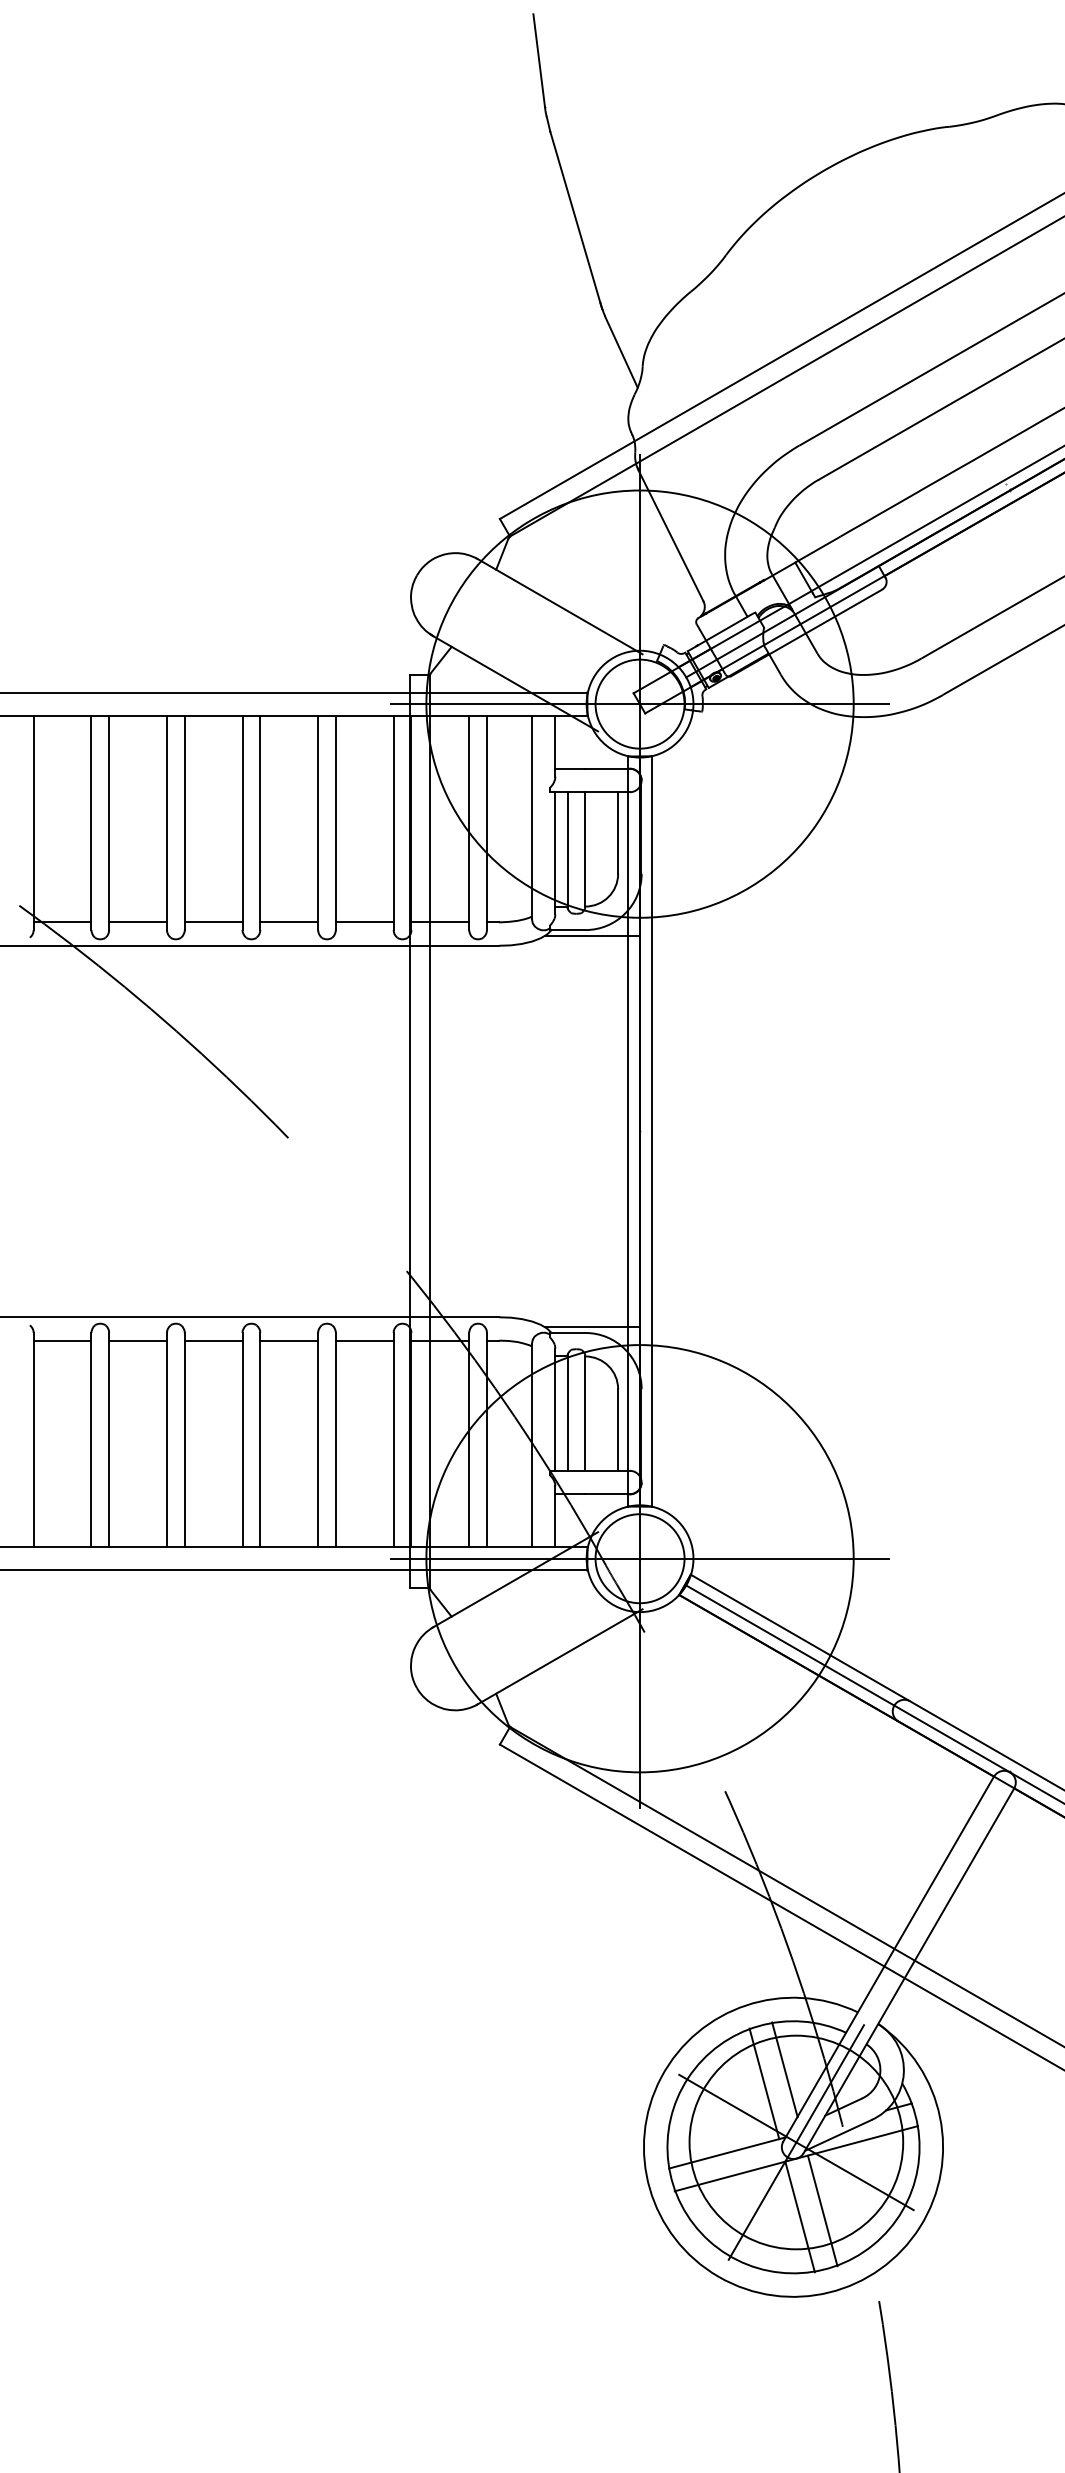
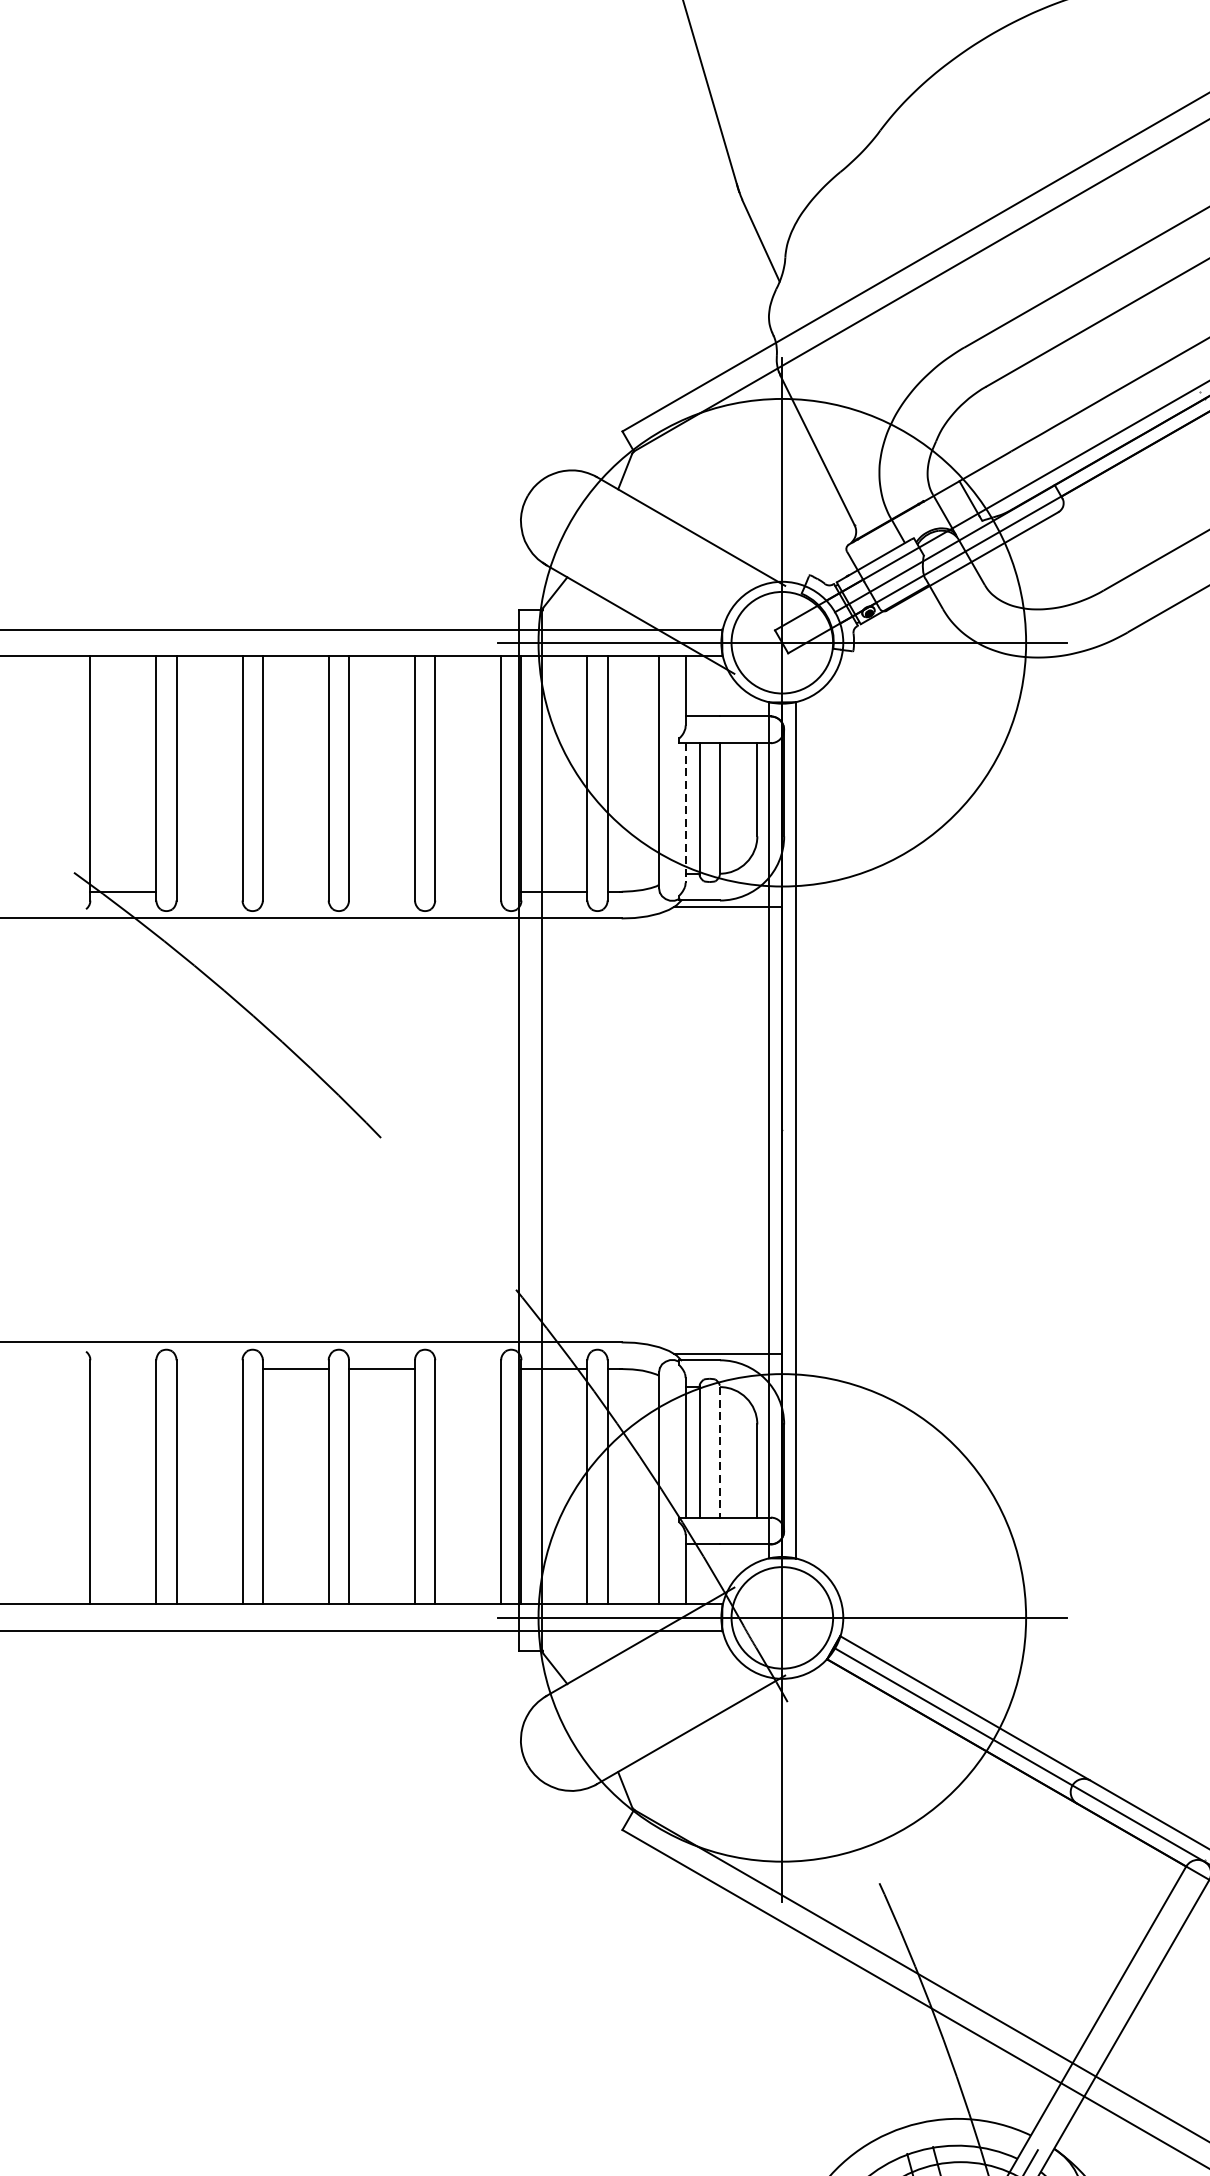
line: (555, 853) -> (685, 813), solid -> dashed
line: (138, 922) -> (210, 891), removed
line: (213, 922) -> (295, 891), removed
line: (289, 922) -> (382, 891), removed
line: (364, 922) -> (467, 891), removed
line: (62, 1340) -> (123, 1368), removed
line: (138, 1340) -> (210, 1368), removed
line: (364, 1340) -> (467, 1368), removed
line: (585, 1414) -> (720, 1453), solid -> dashed

